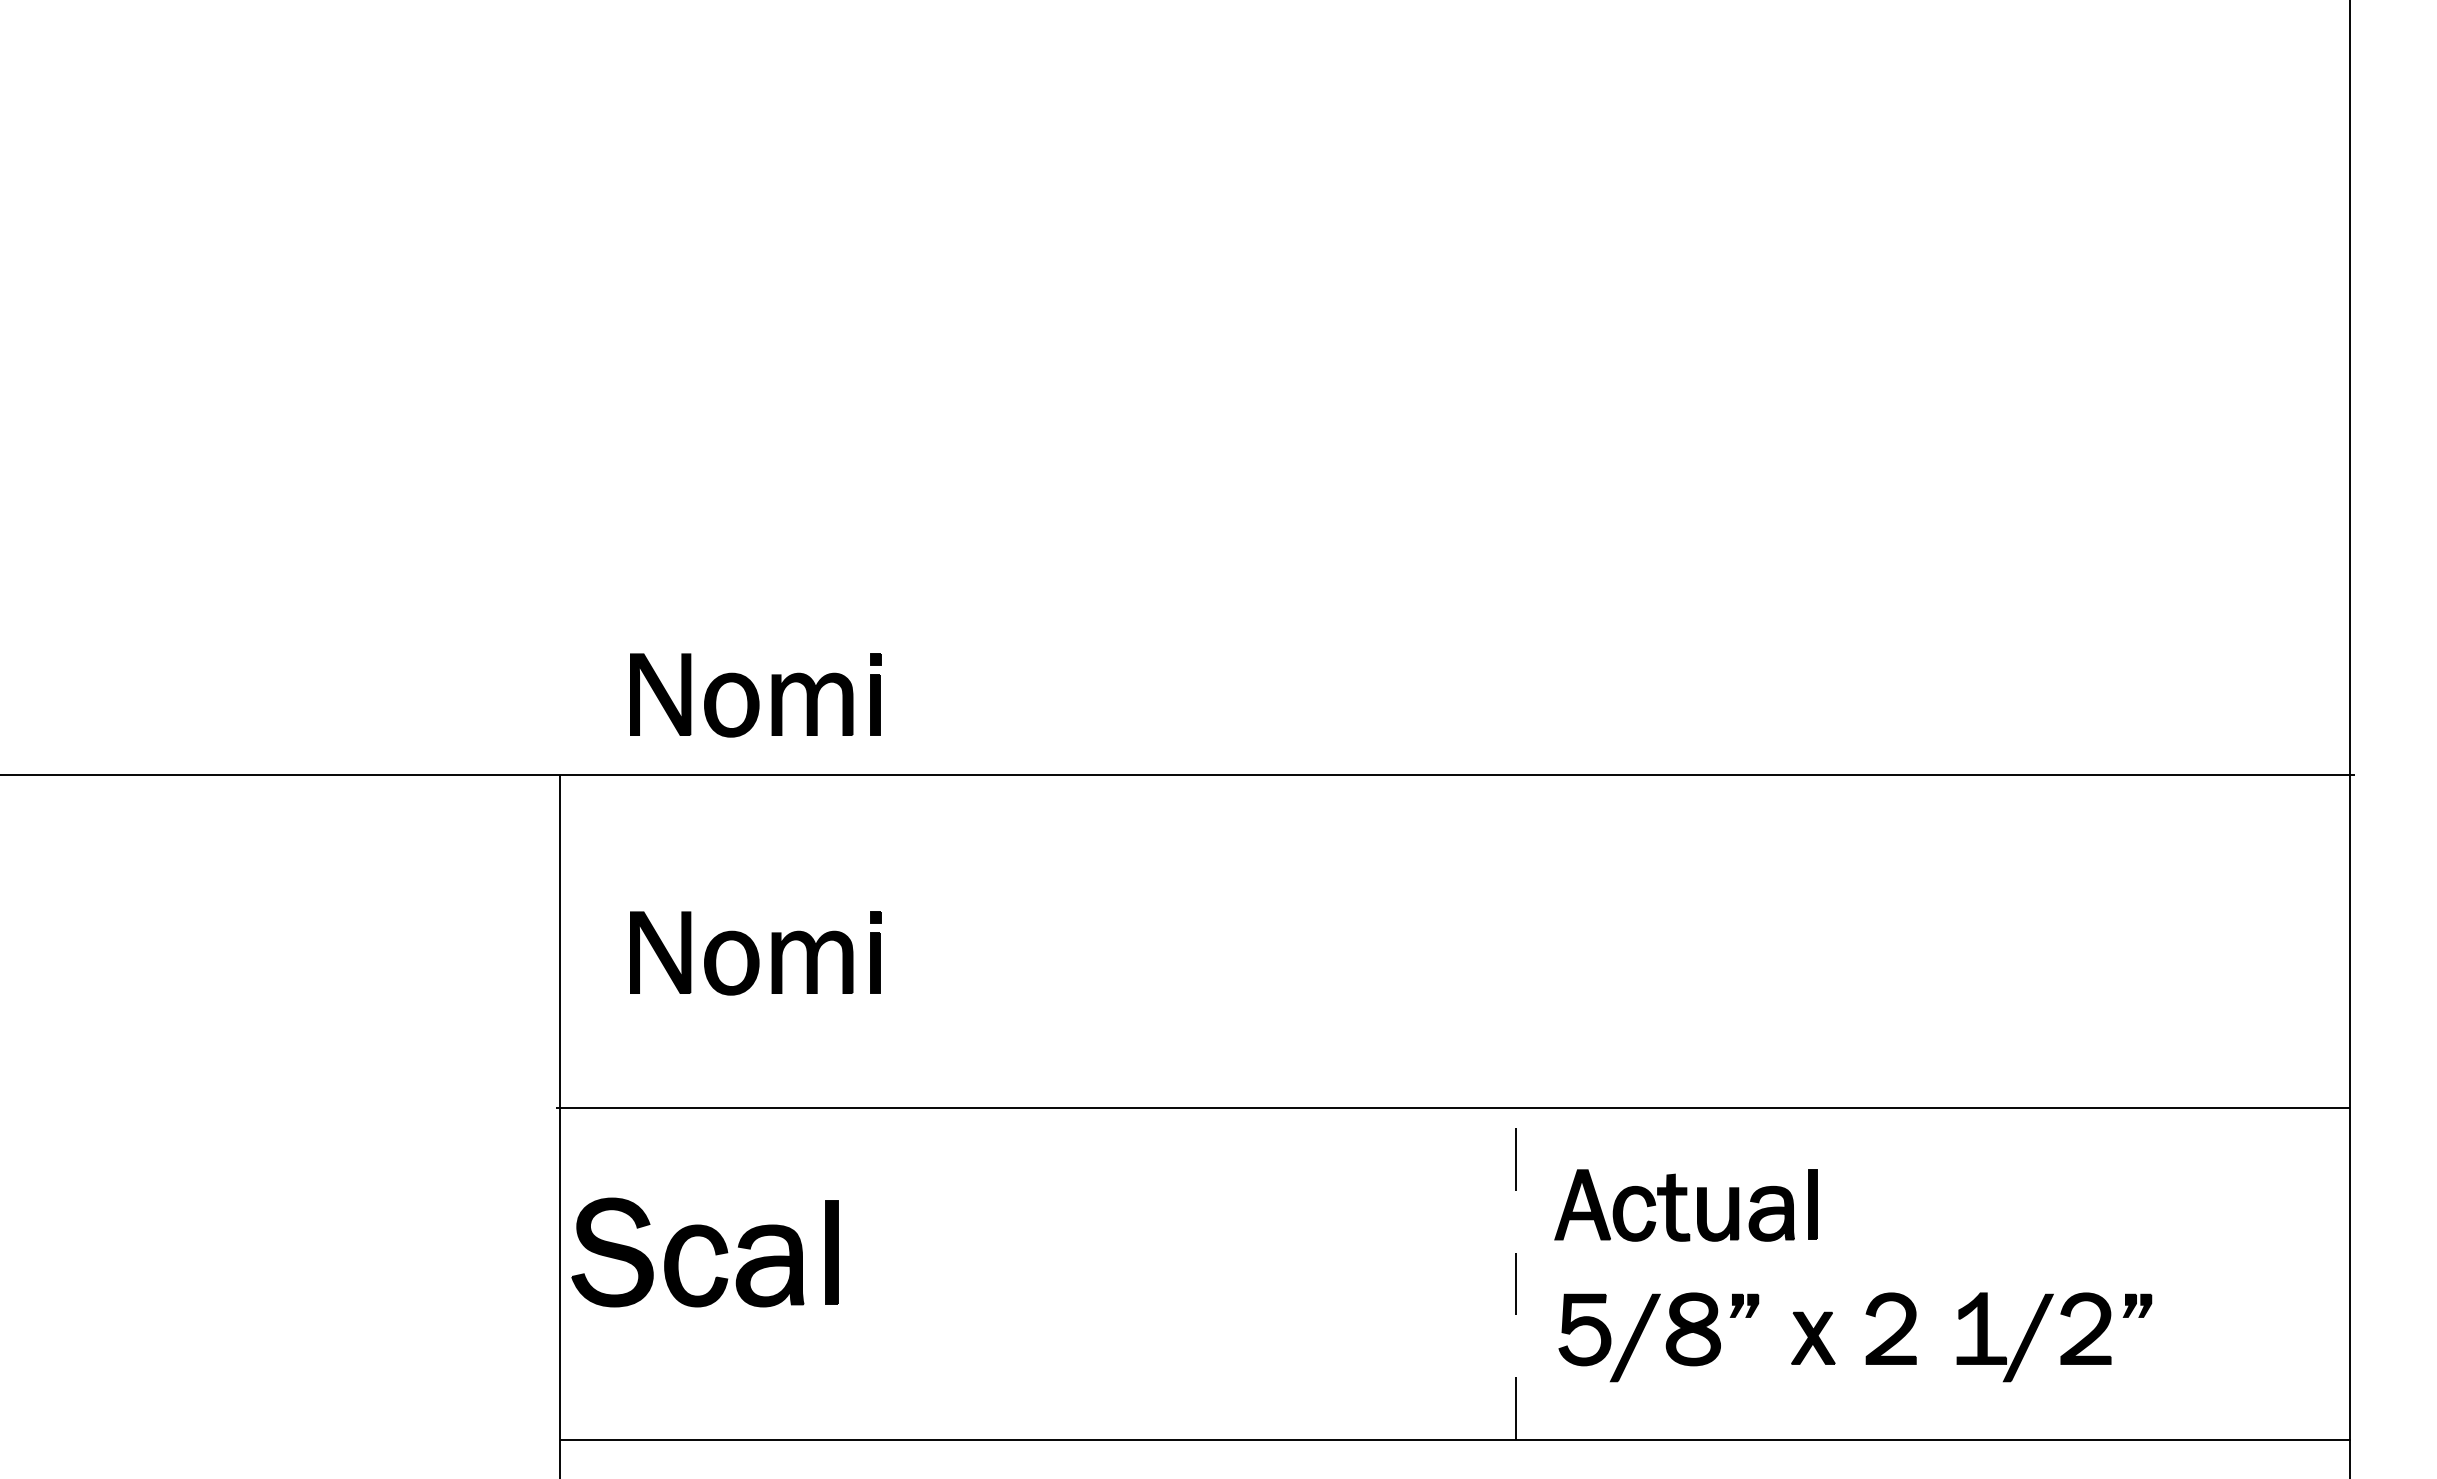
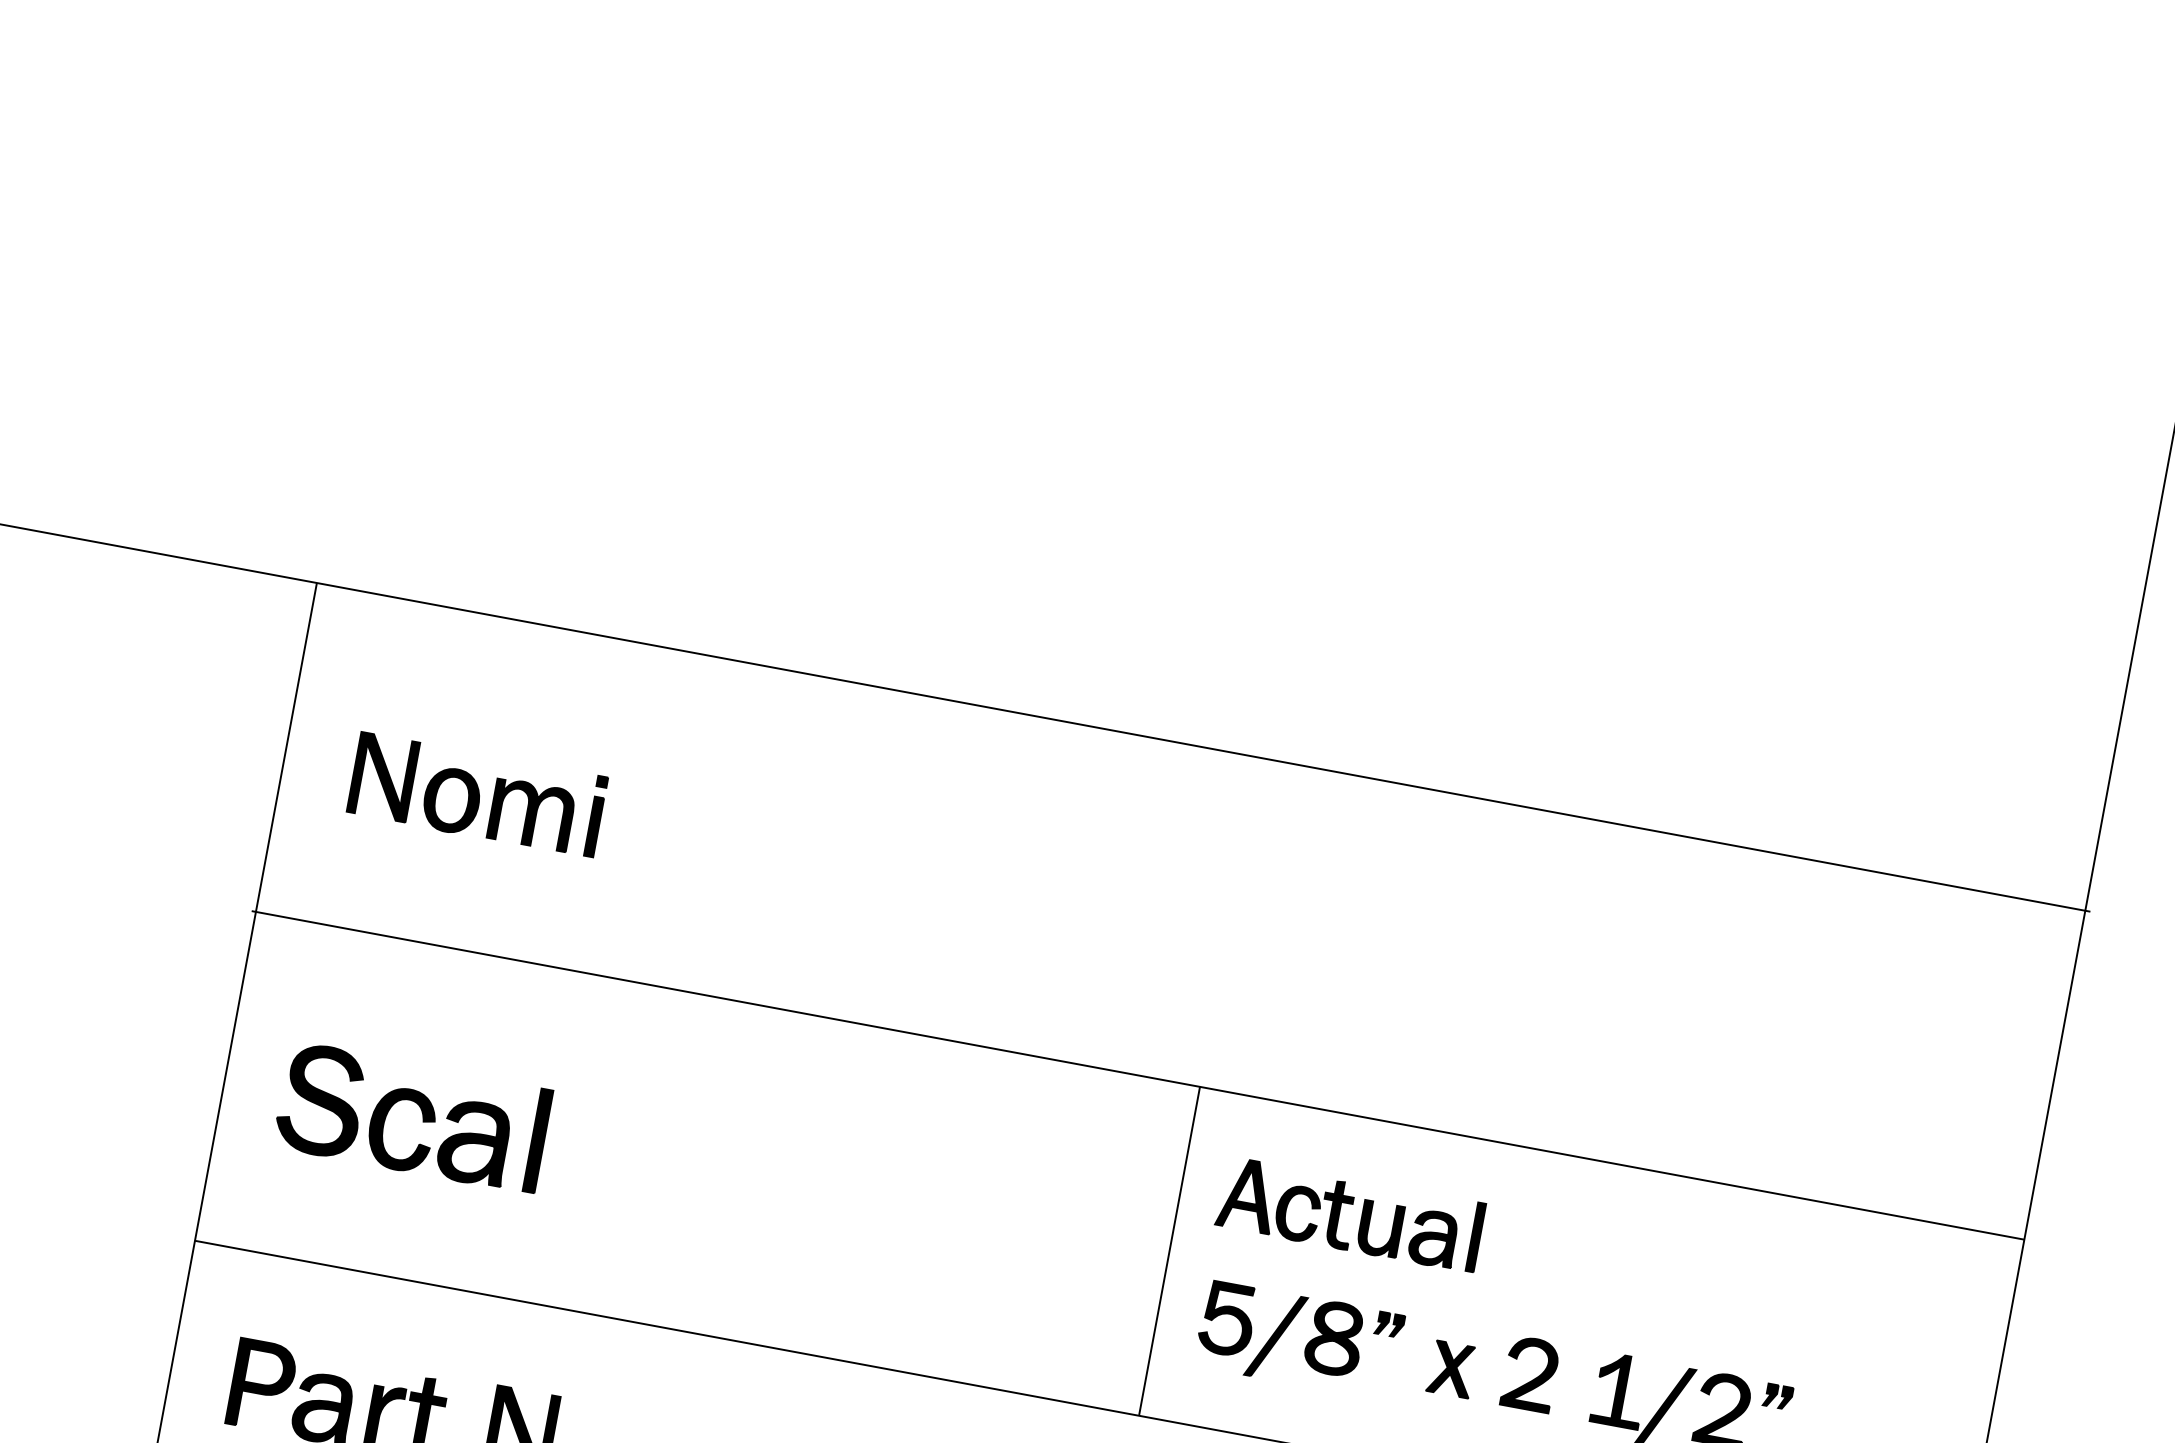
part: (755, 695) -> (524, 540), removed
part: (714, 1251) -> (422, 1118), moved
line: (1515, 1273) -> (1169, 1250), dashed -> solid

